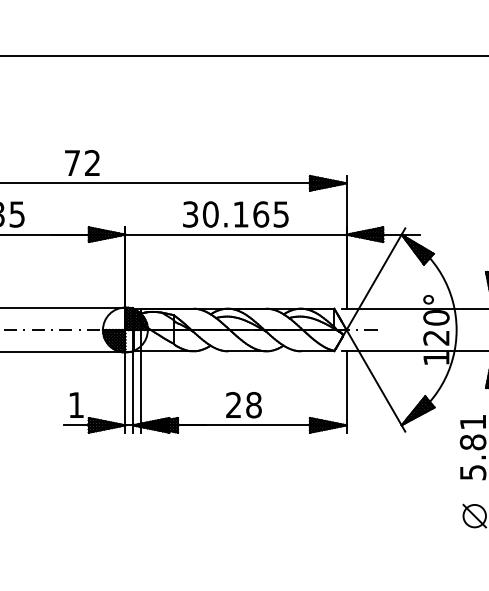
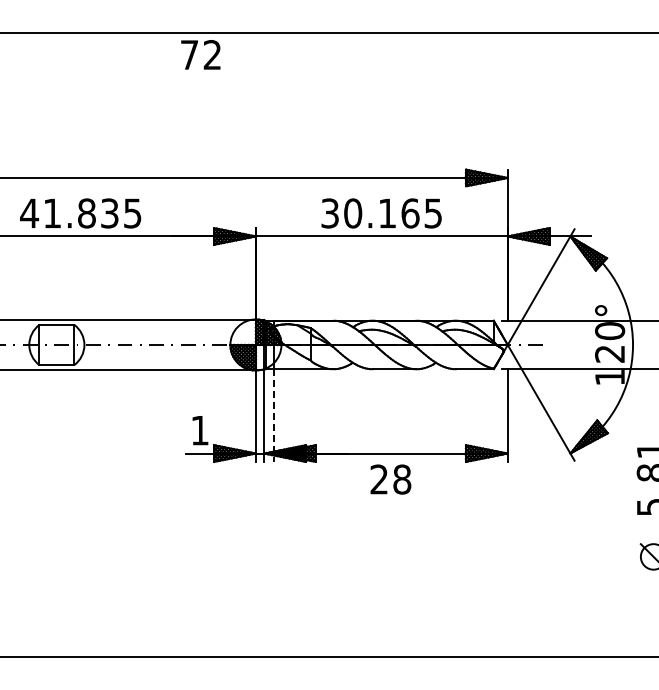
text: (82, 162) -> (200, 54), moved
line: (140, 392) -> (273, 416), solid -> dashed
text: (243, 405) -> (390, 479), moved

